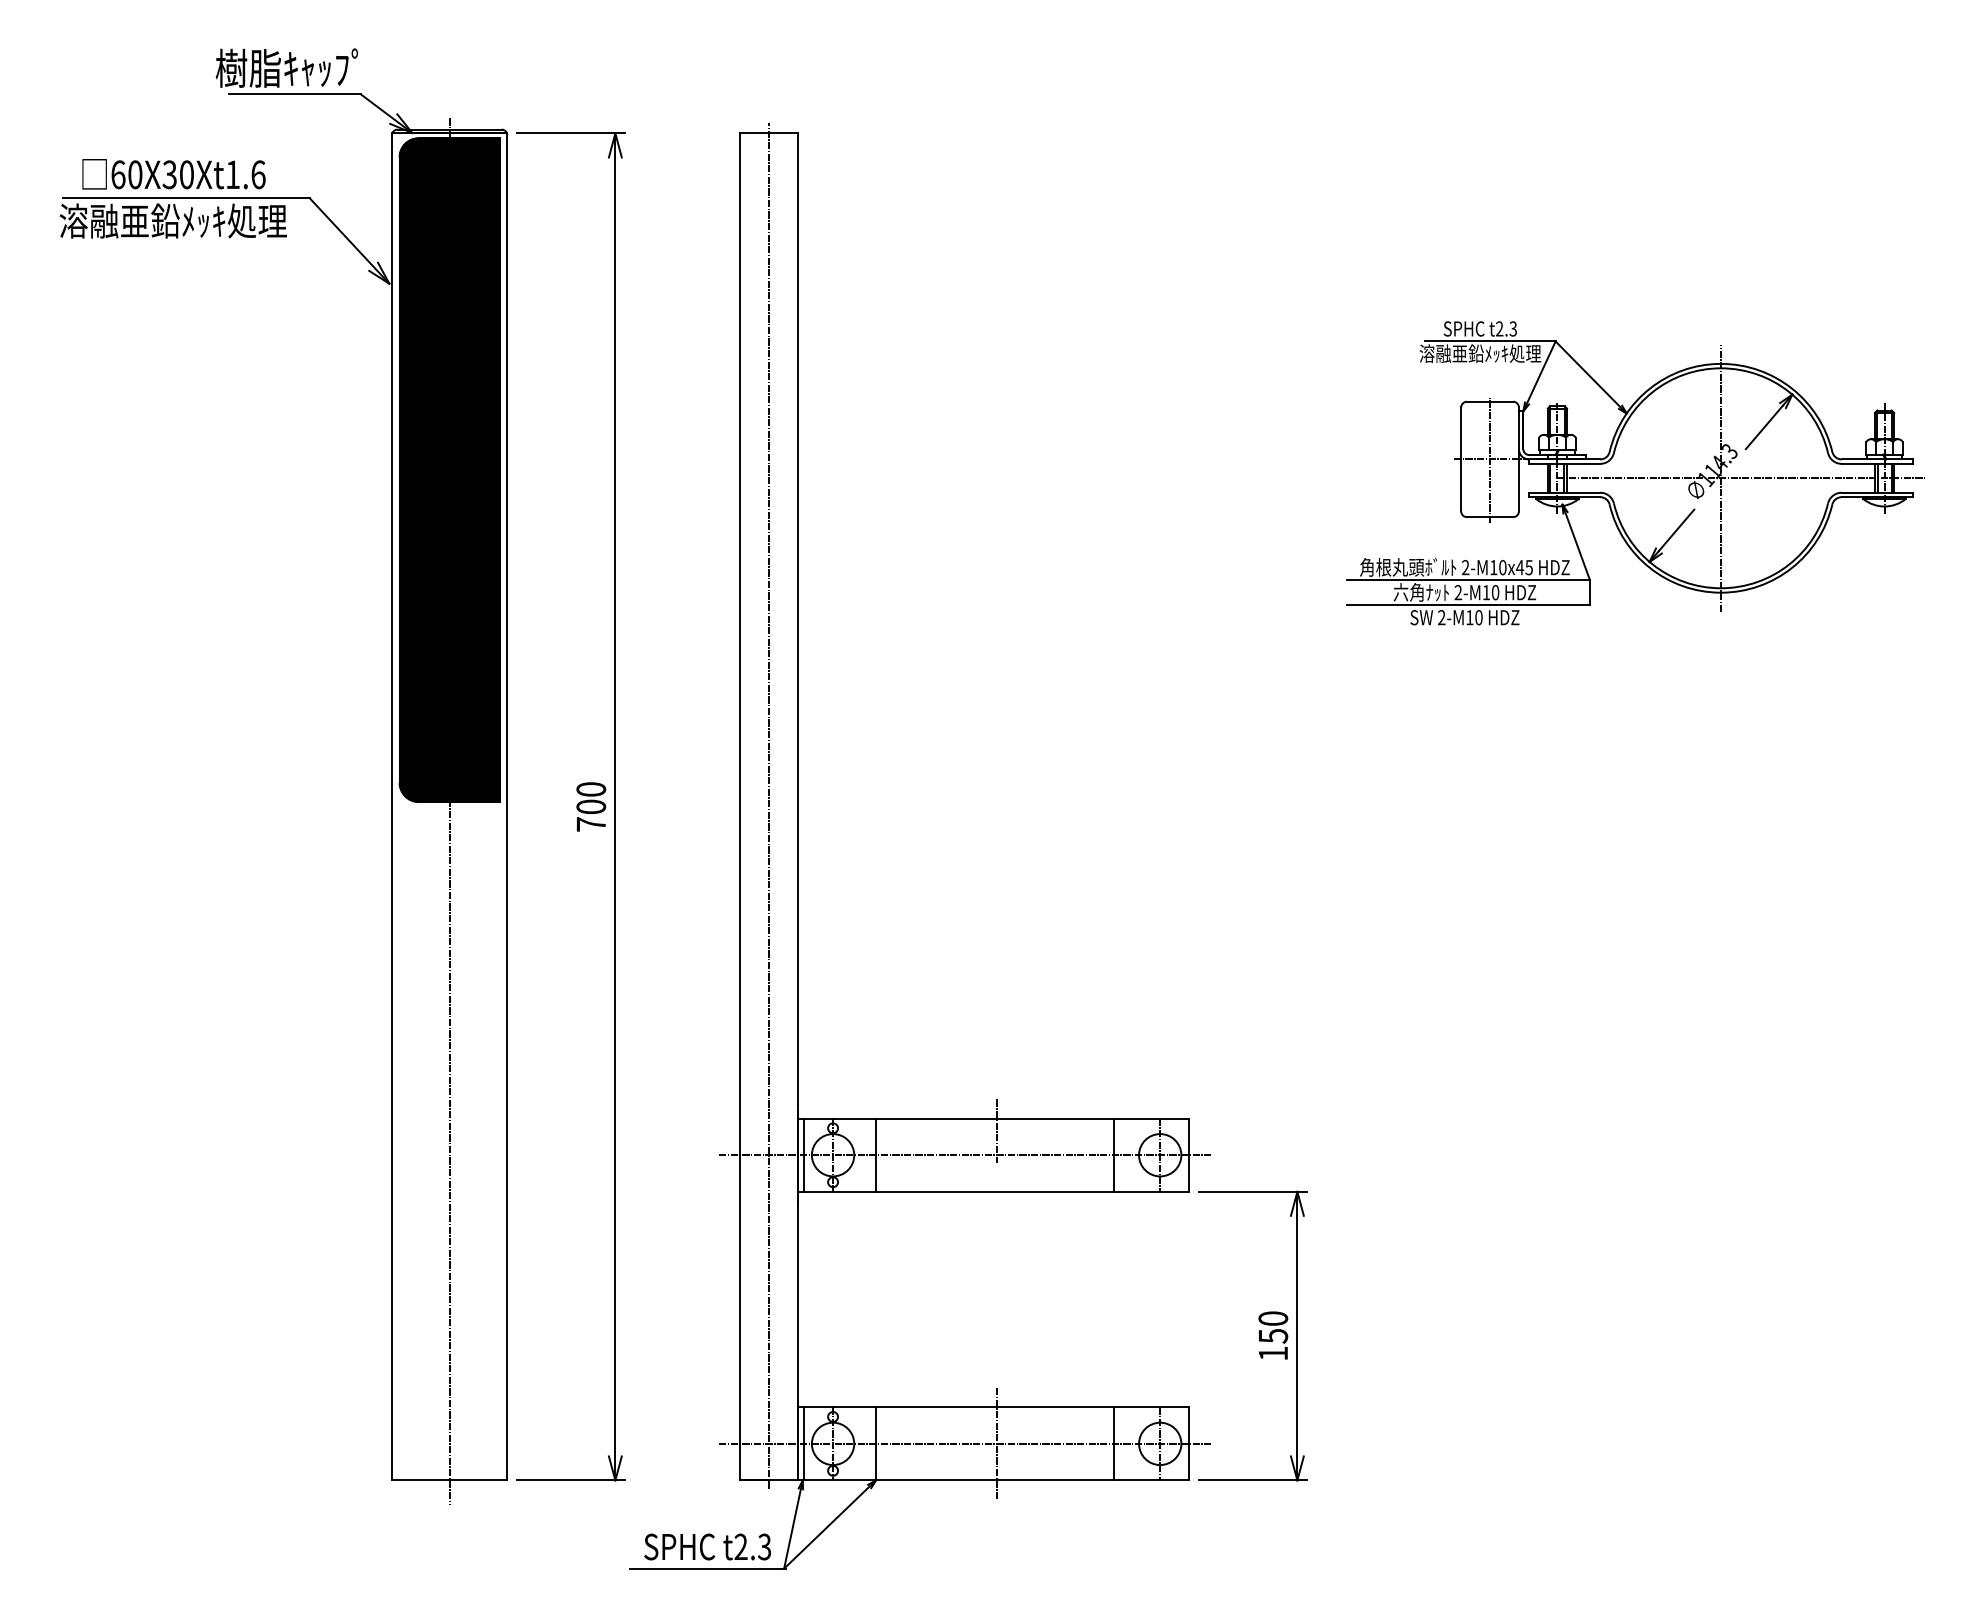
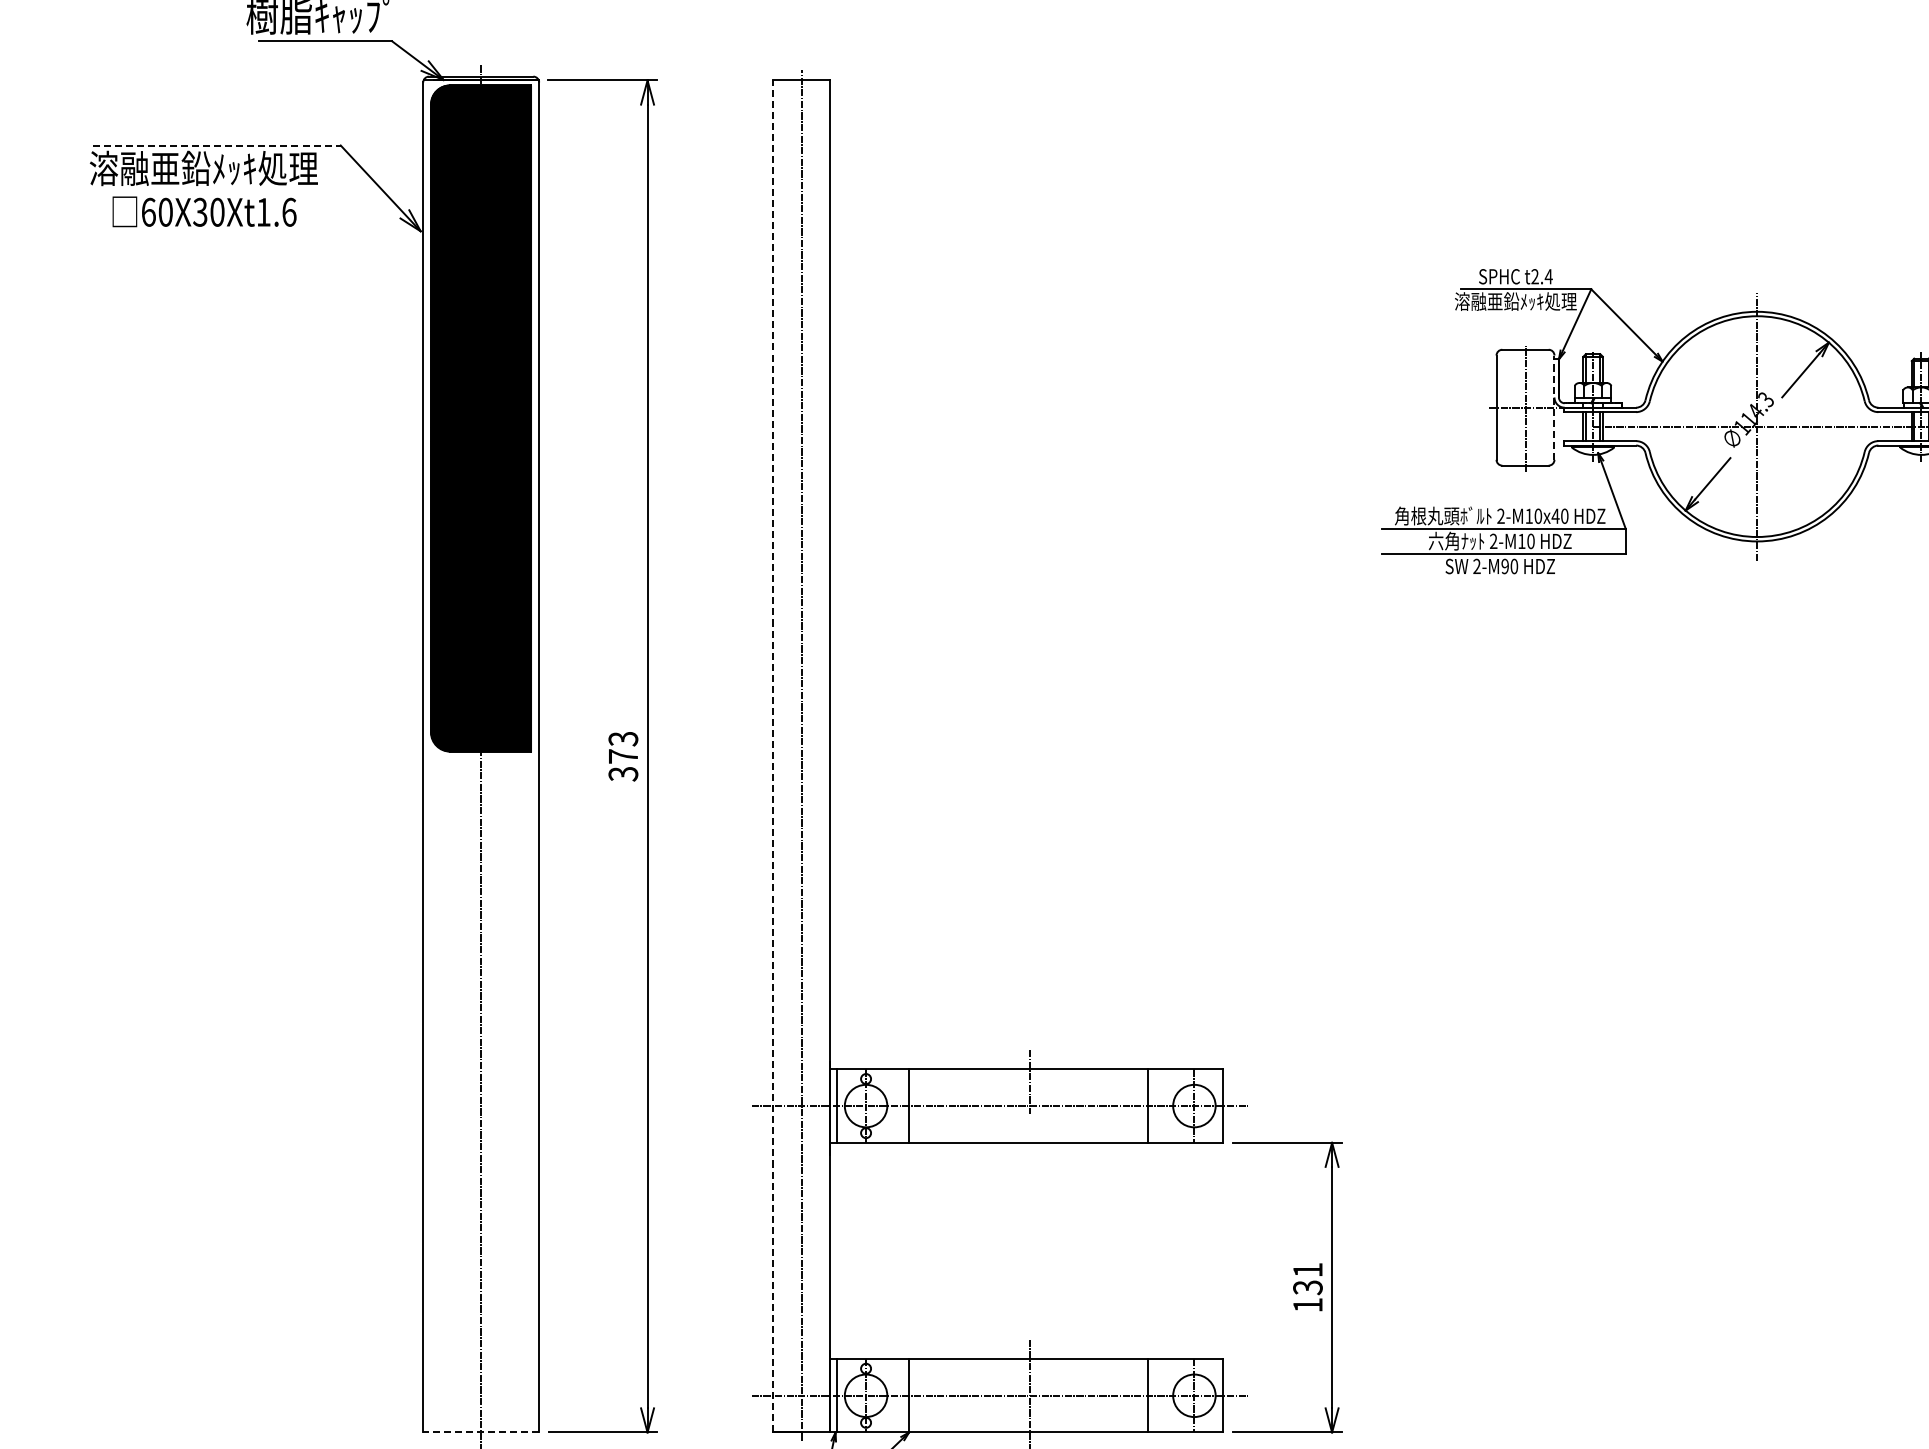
text: (173, 174) -> (204, 212), moved
line: (186, 198) -> (217, 145), solid -> dashed
text: (1513, 328) -> (1549, 276), t2.3 -> t2.4
line: (1518, 459) -> (1554, 407), solid -> dashed
text: (1528, 567) -> (1564, 516), 2-M10x45 -> 2-M10x40
text: (1469, 617) -> (1504, 566), 2-M10 -> 2-M90
text: (591, 806) -> (623, 756), 700 -> 373
line: (739, 806) -> (772, 756), solid -> dashed
text: (1273, 1326) -> (1308, 1277), 150 -> 131
line: (449, 1480) -> (481, 1432), solid -> dashed

